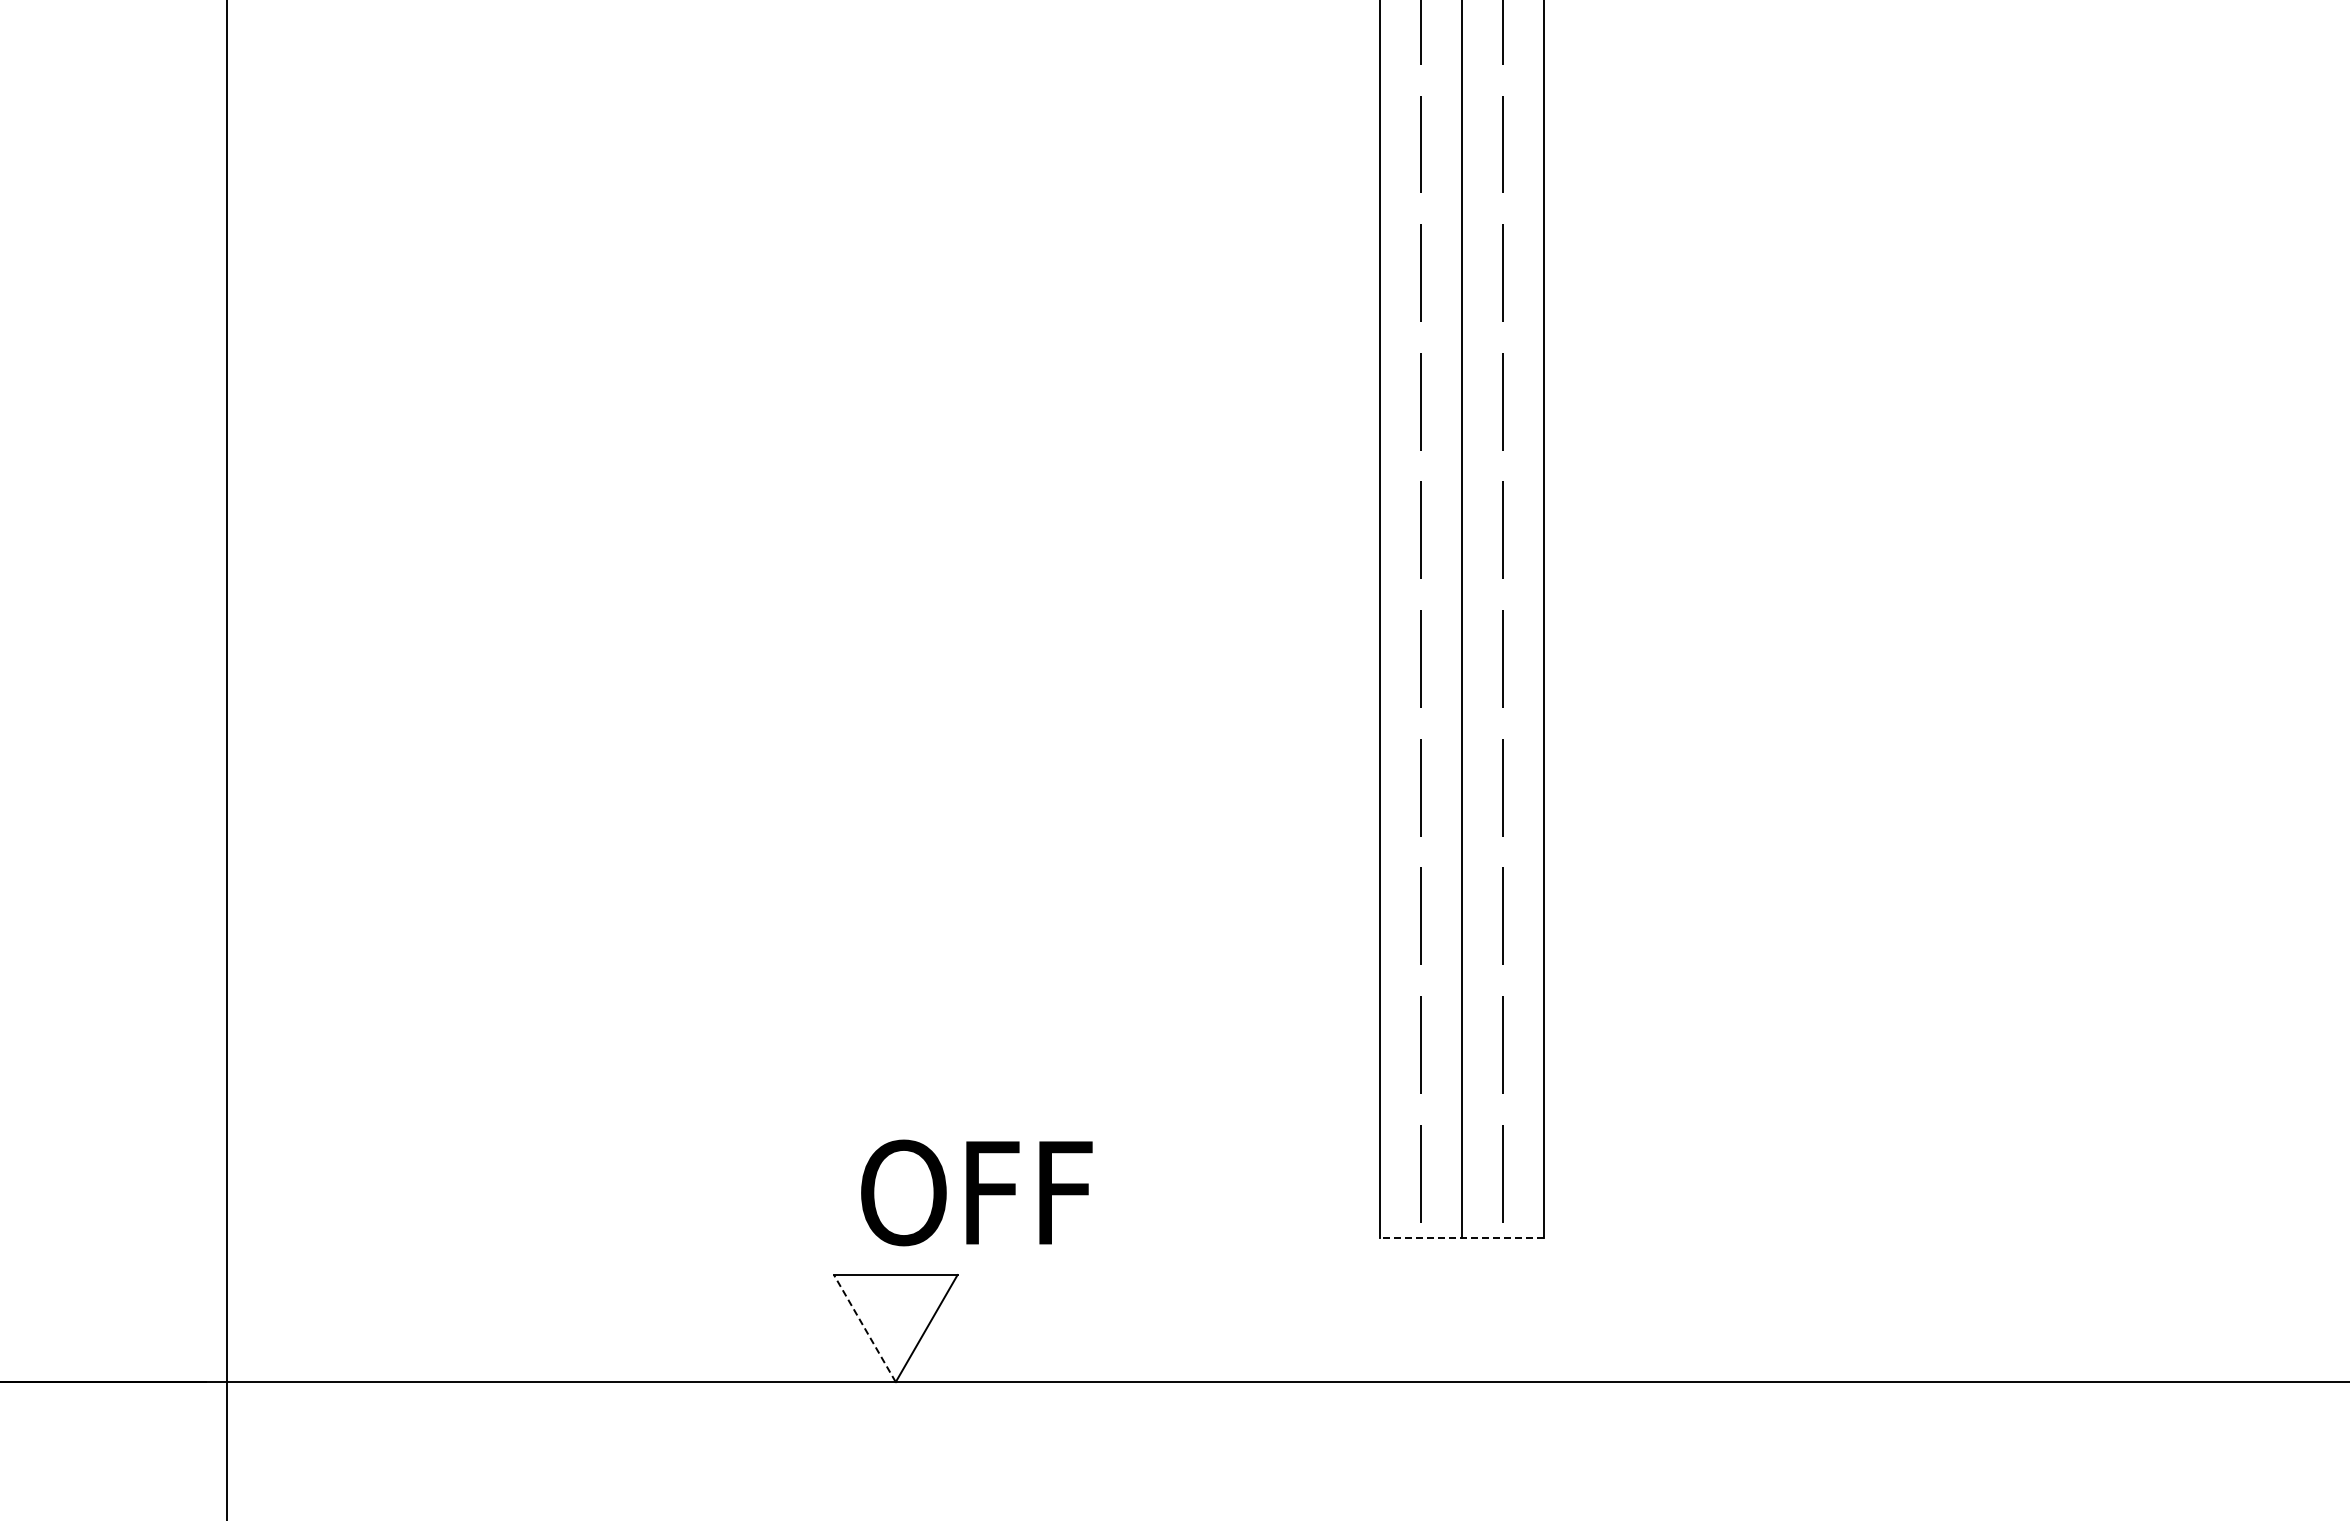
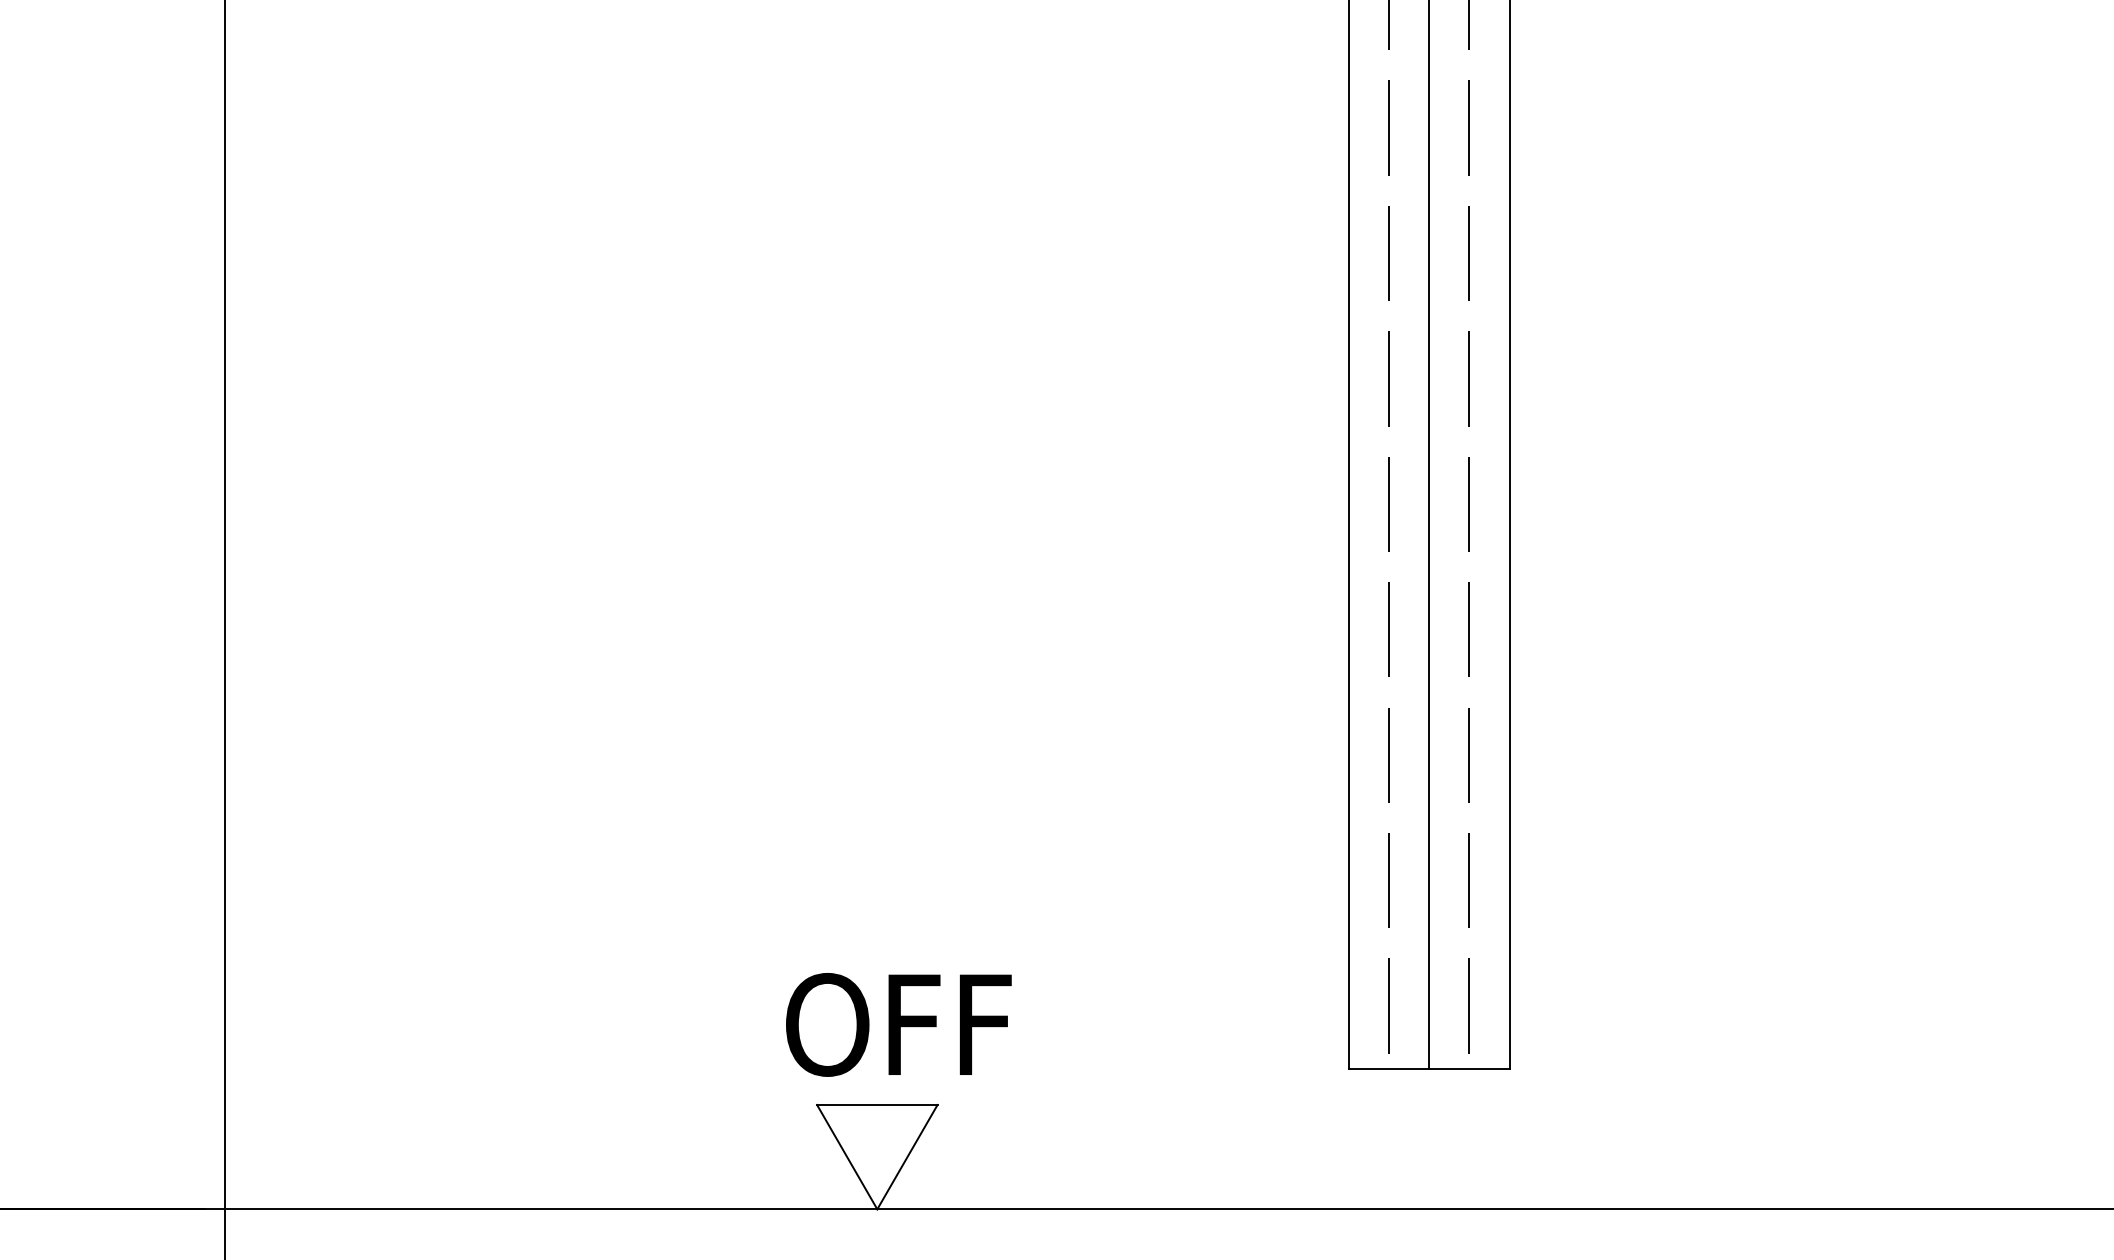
text: (976, 1192) -> (898, 1024), moved
line: (1461, 1238) -> (1428, 1069), dashed -> solid
line: (864, 1328) -> (846, 1157), dashed -> solid

